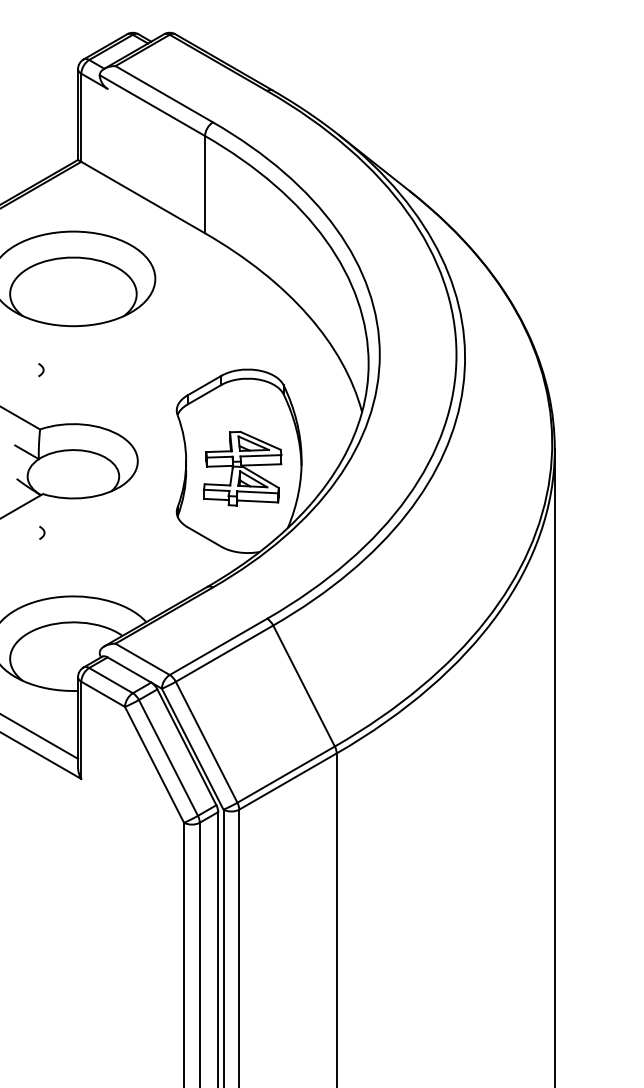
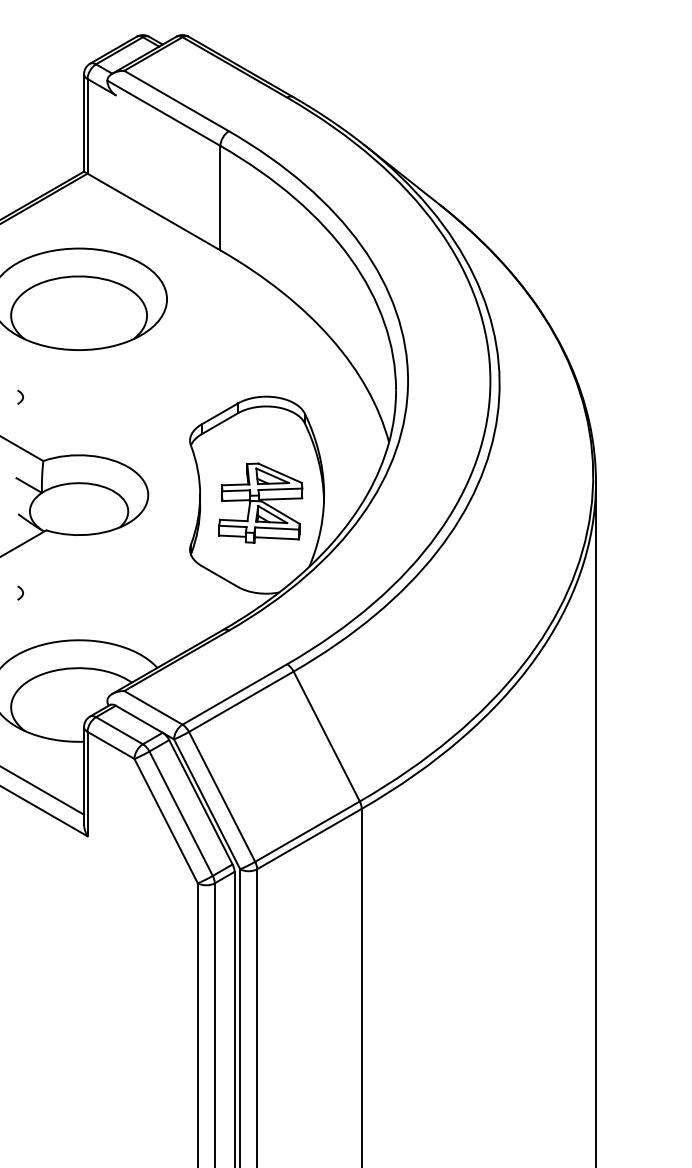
curve: (42, 368) -> (21, 395), moved
curve: (43, 531) -> (21, 591), moved

